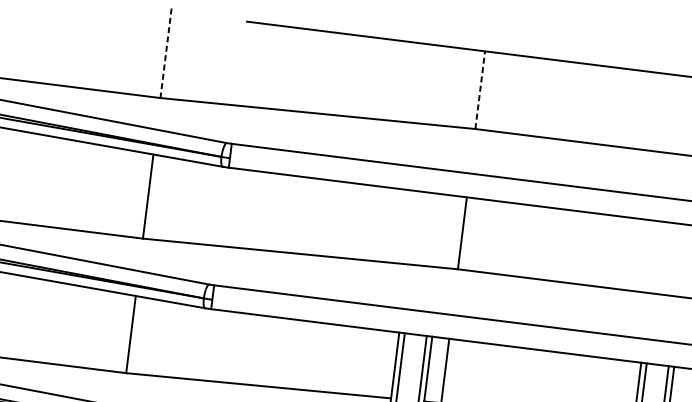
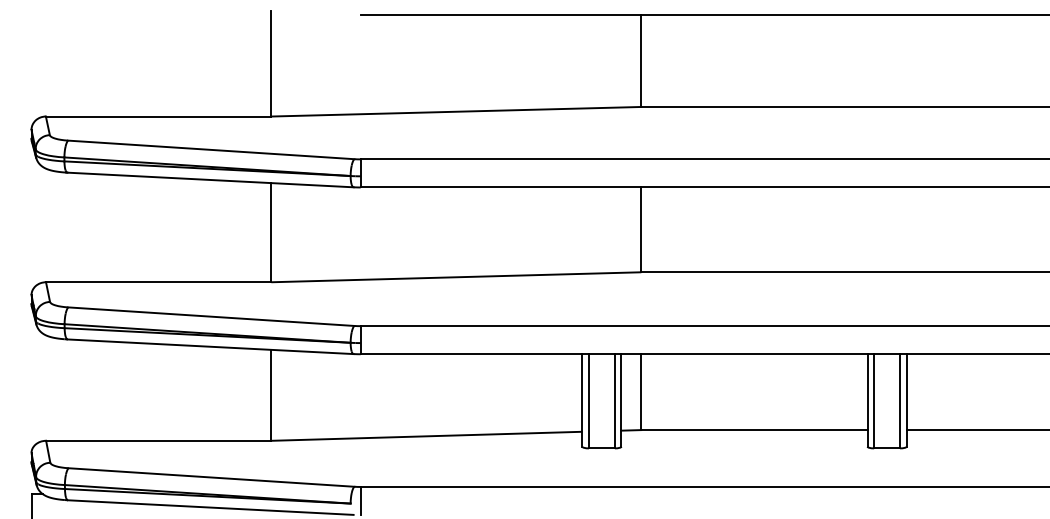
line: (166, 53) -> (271, 63), dashed -> solid
line: (480, 90) -> (641, 61), dashed -> solid

